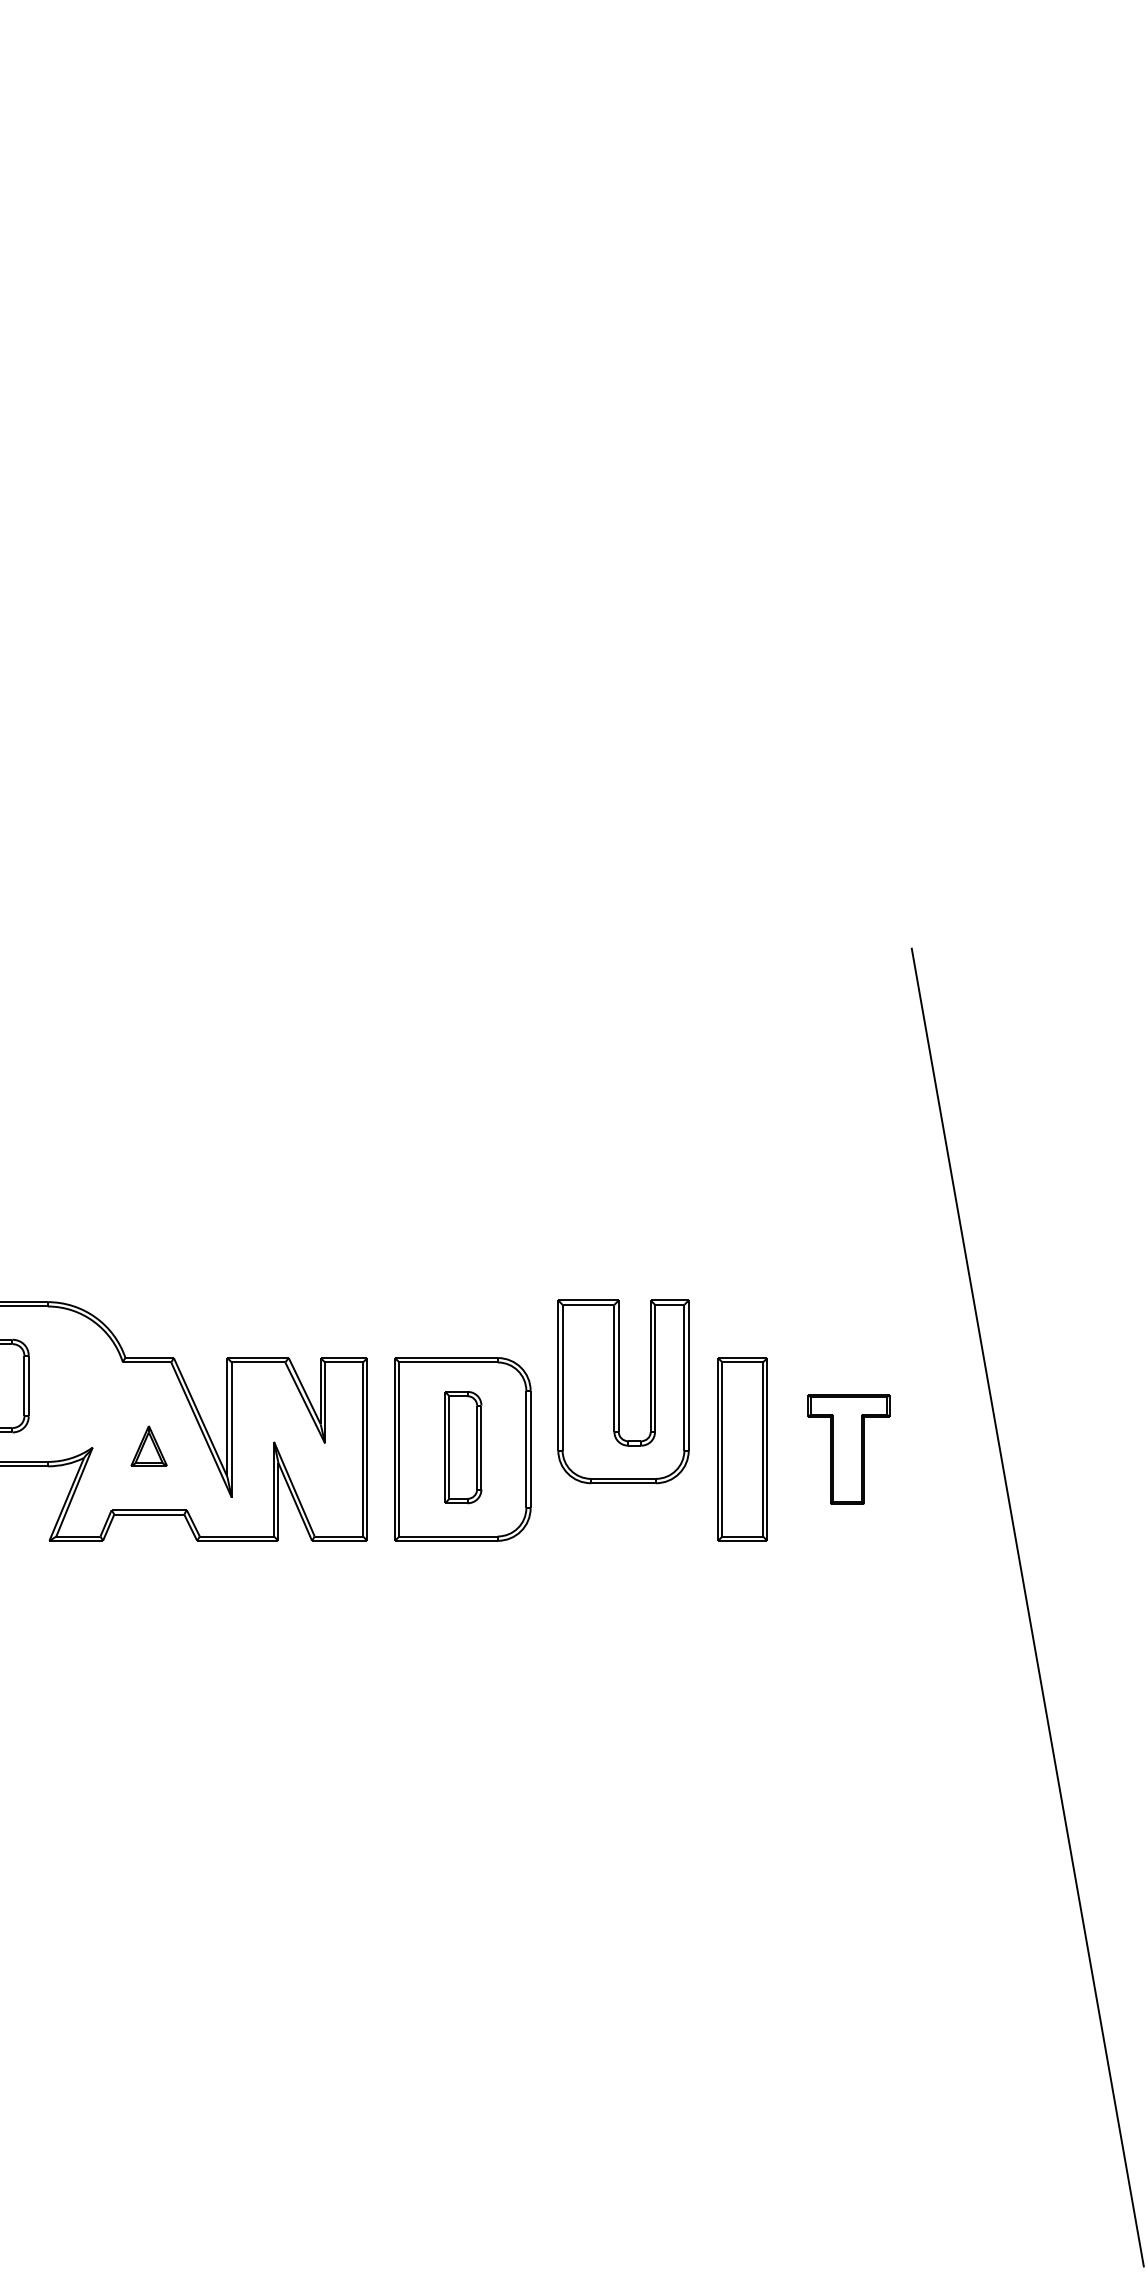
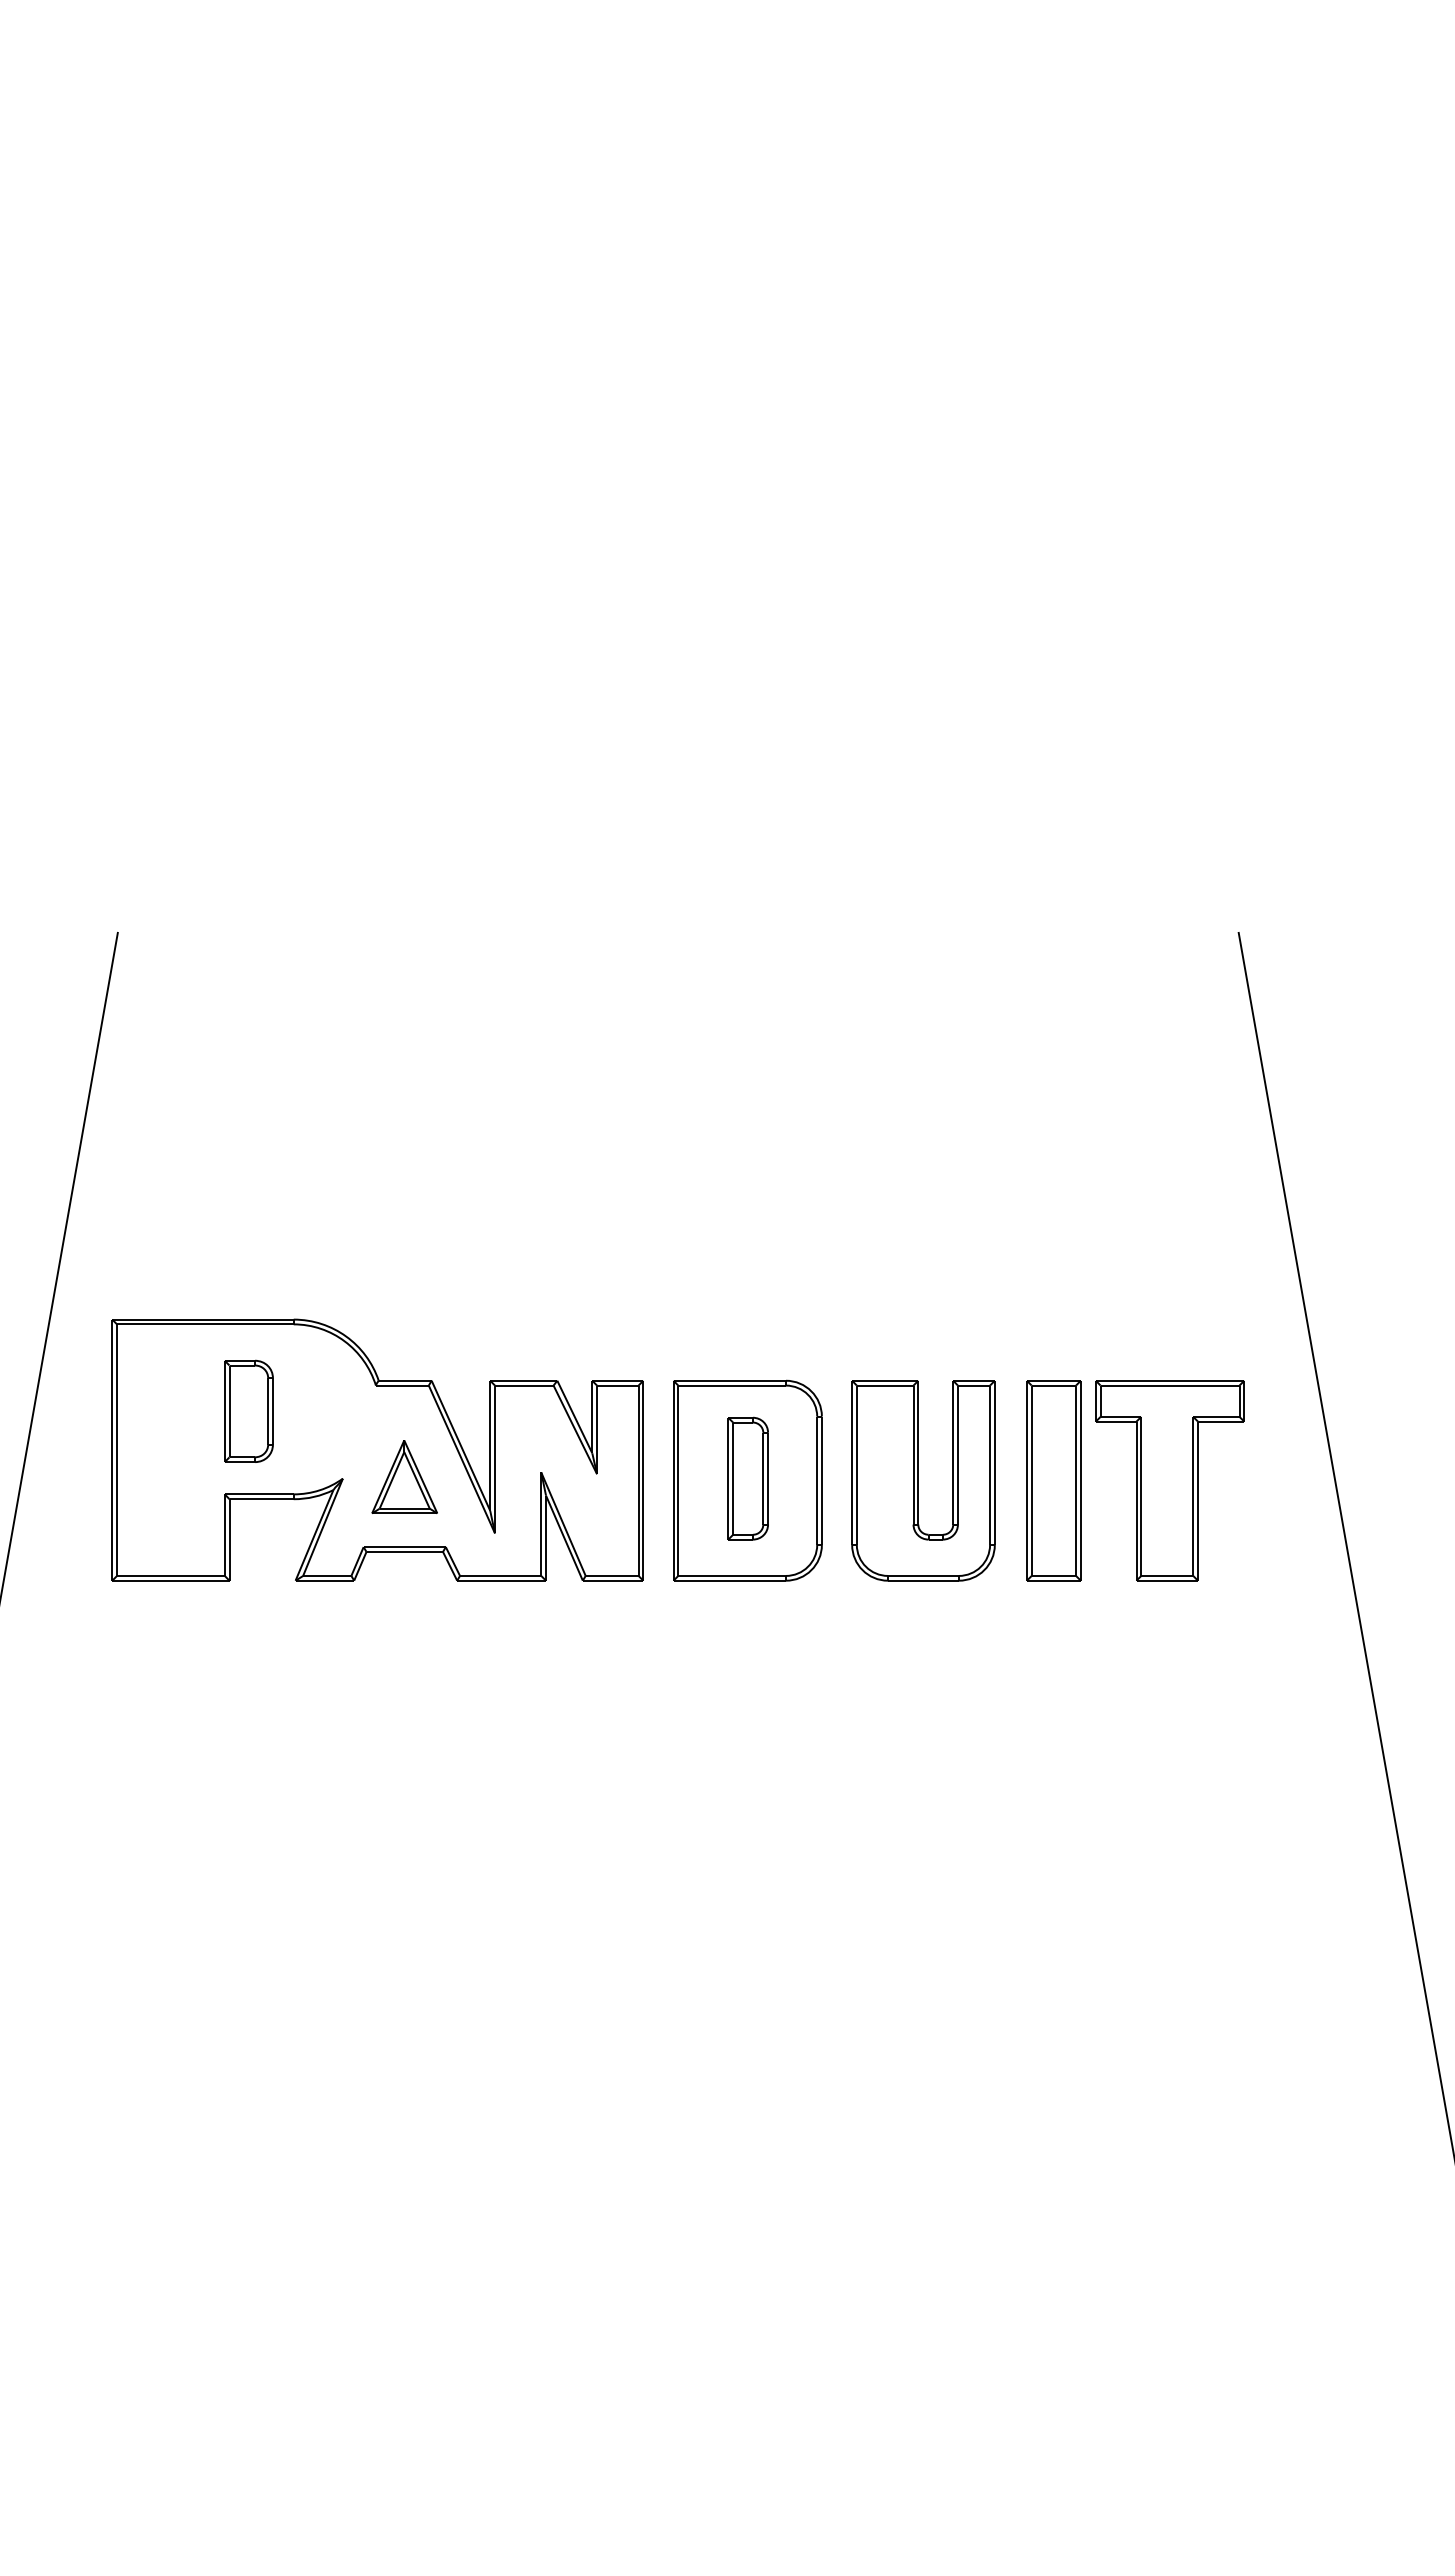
part: (623, 1391) -> (923, 1480), moved
part: (149, 1445) -> (404, 1476), size x1.67
part: (848, 1449) -> (1169, 1480), size x1.67

